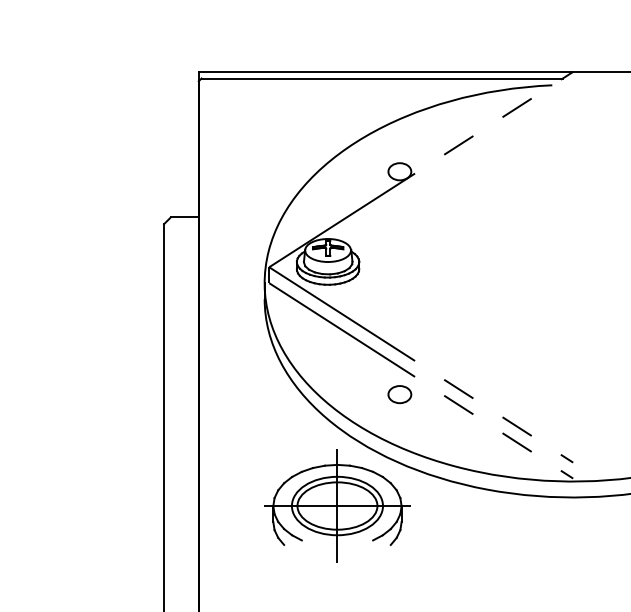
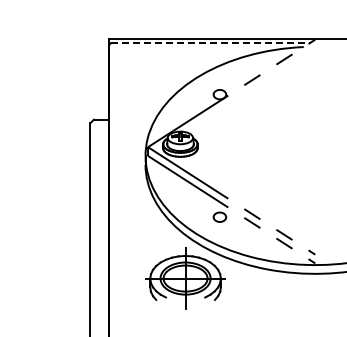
line: (382, 78) -> (210, 43), solid -> dashed

